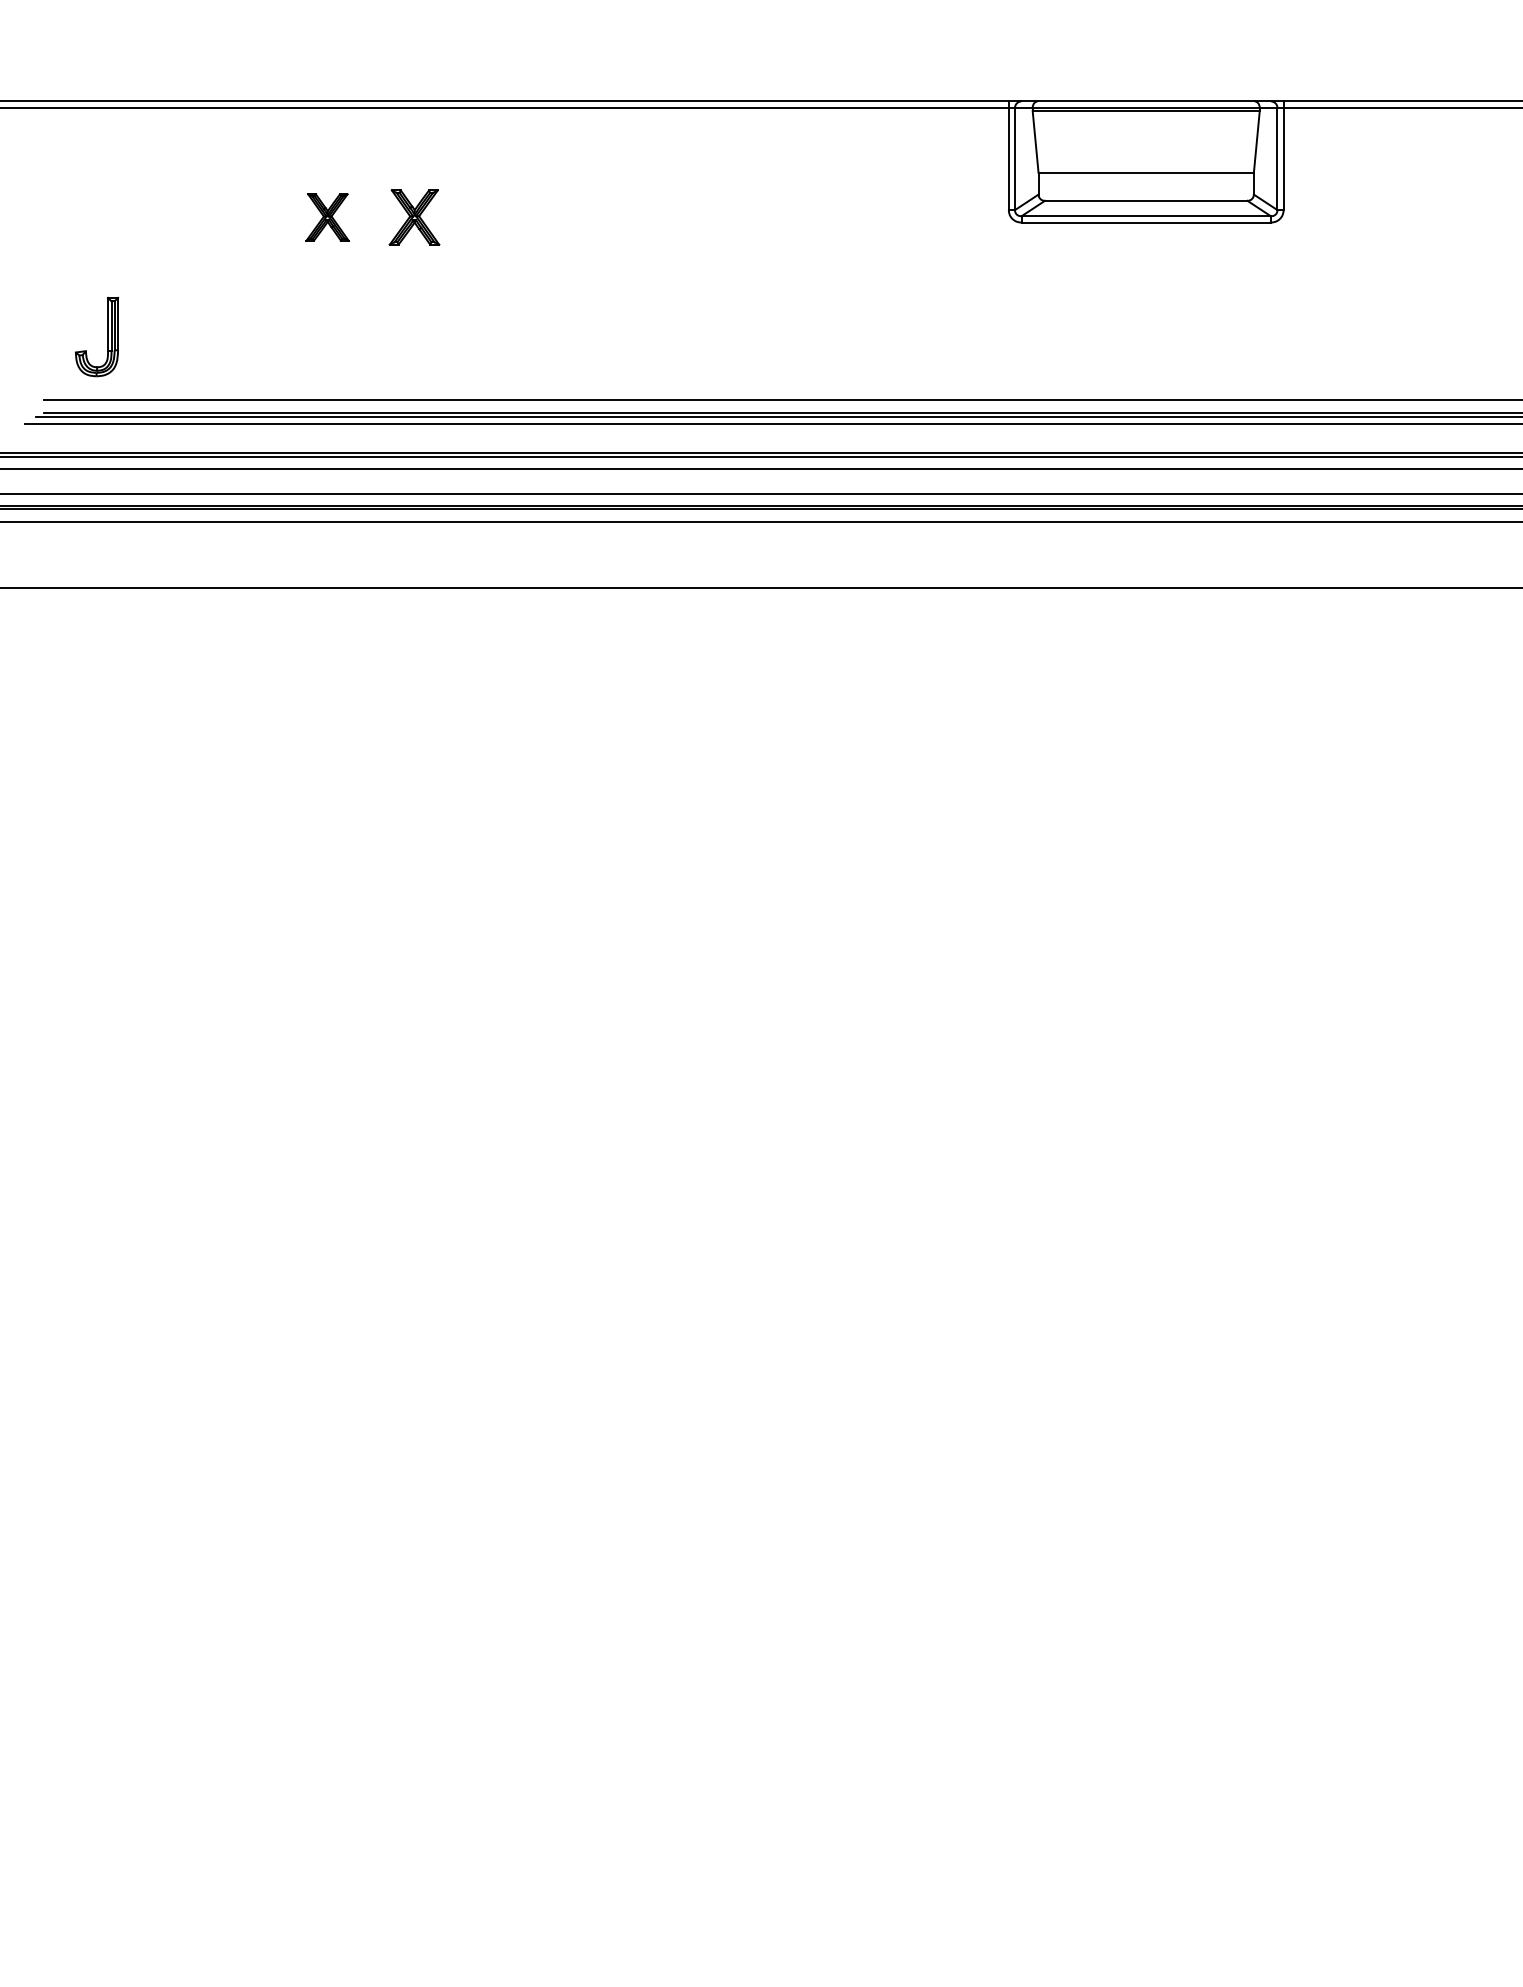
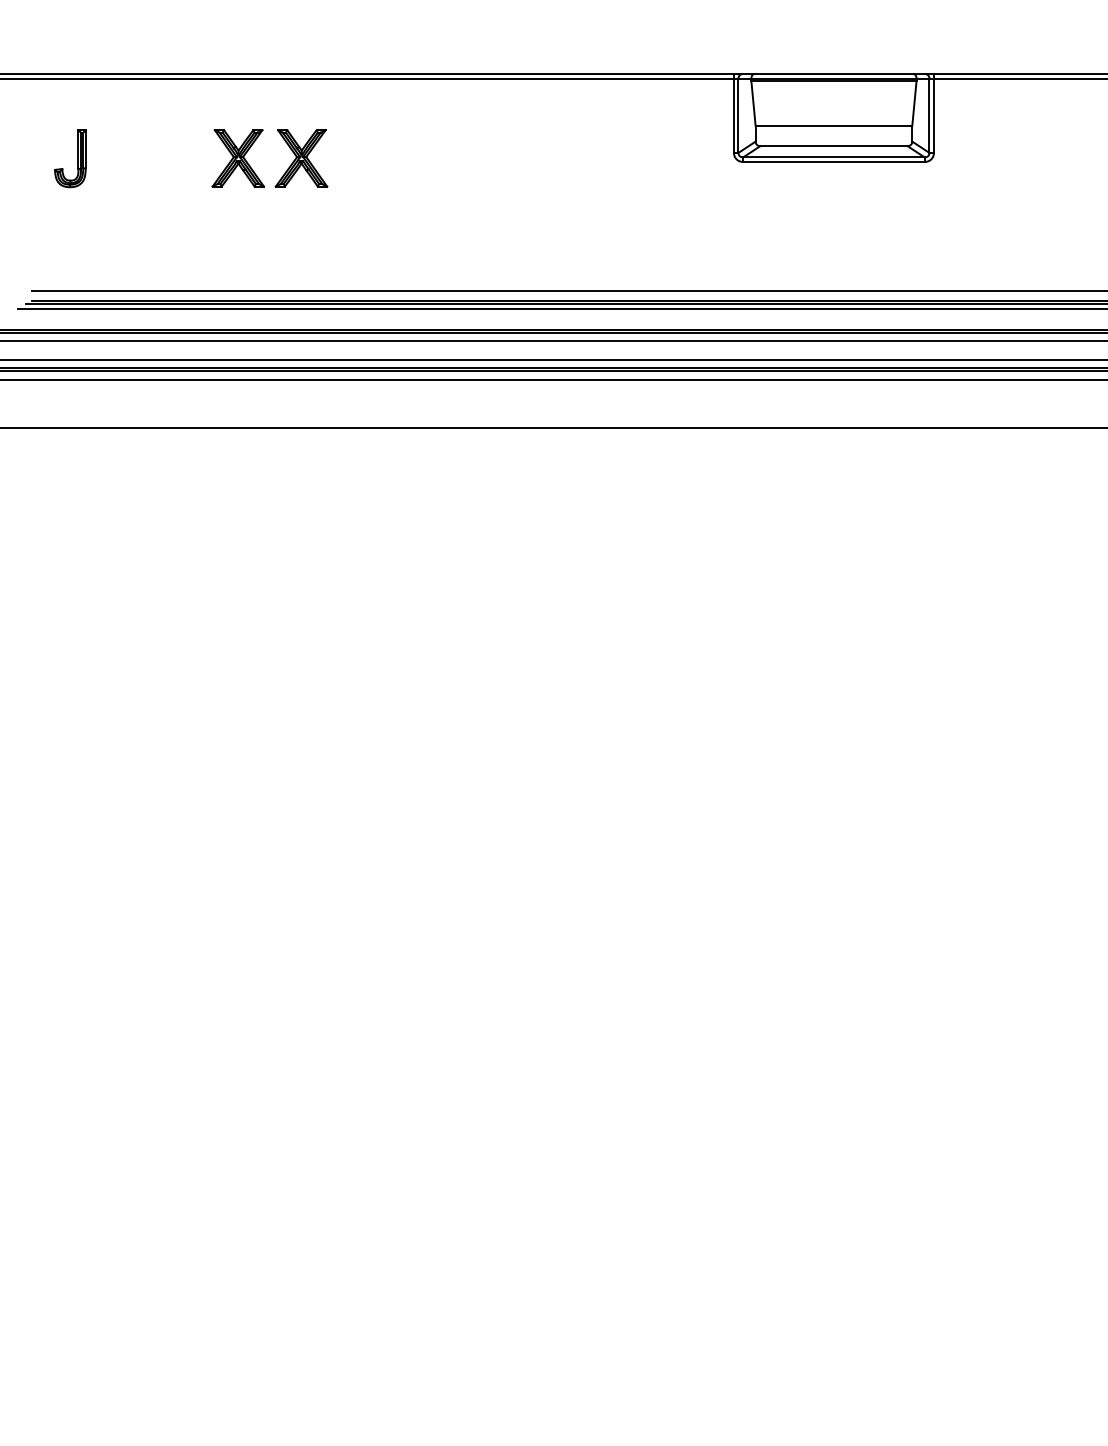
part: (327, 217) -> (238, 158), size x1.67
part: (414, 217) -> (301, 158), size x1.43
part: (107, 336) -> (78, 158), moved

